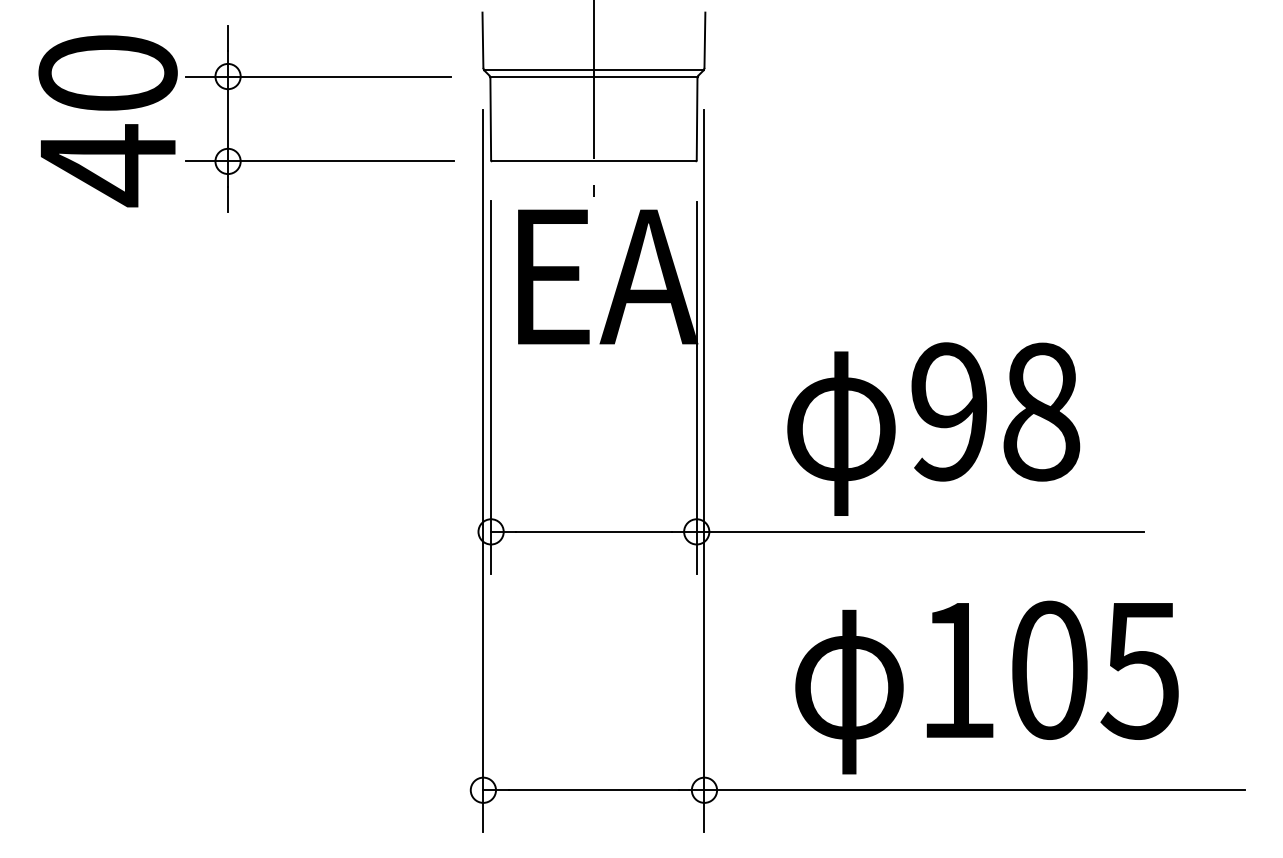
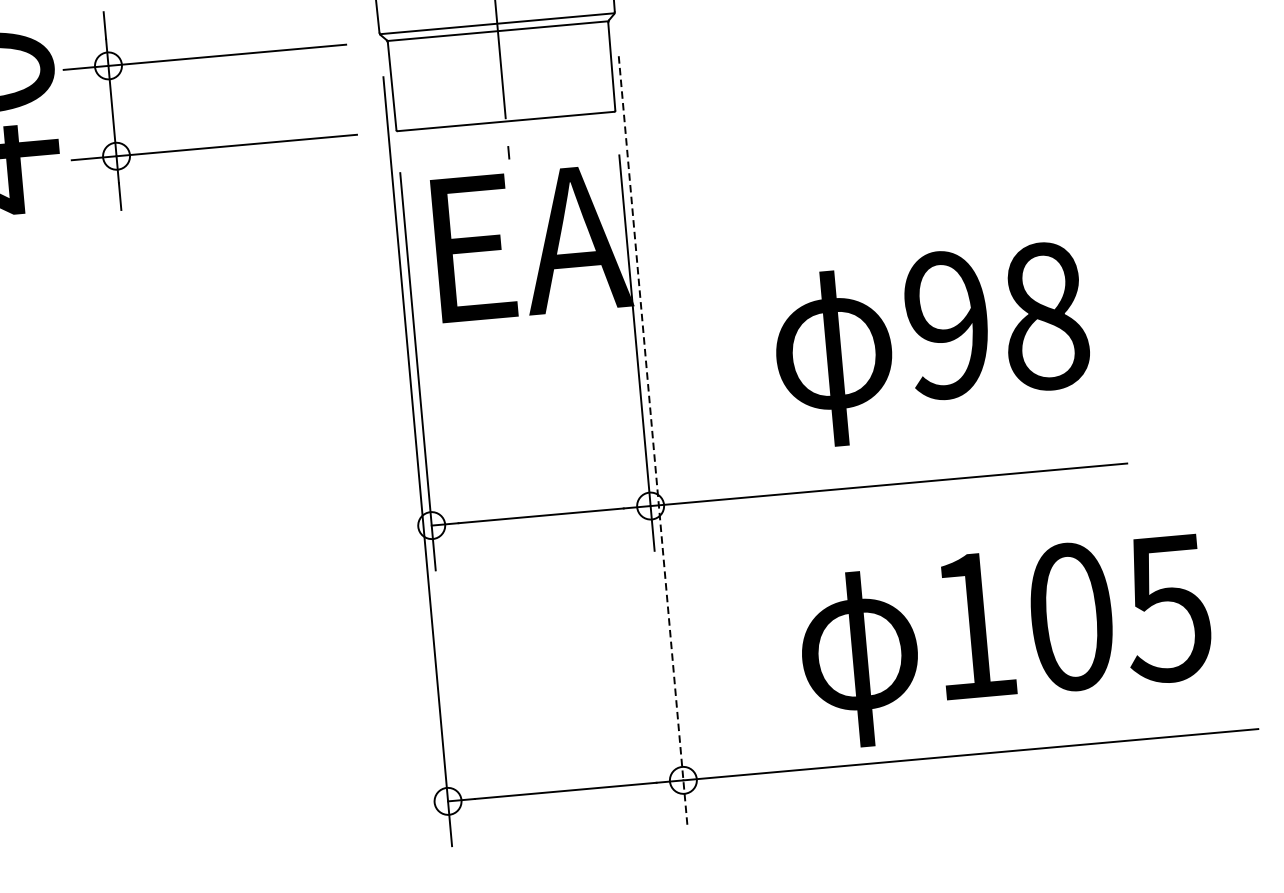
text: (933, 428) -> (932, 344), moved
line: (704, 471) -> (653, 441), solid -> dashed
text: (986, 687) -> (1005, 641), moved

